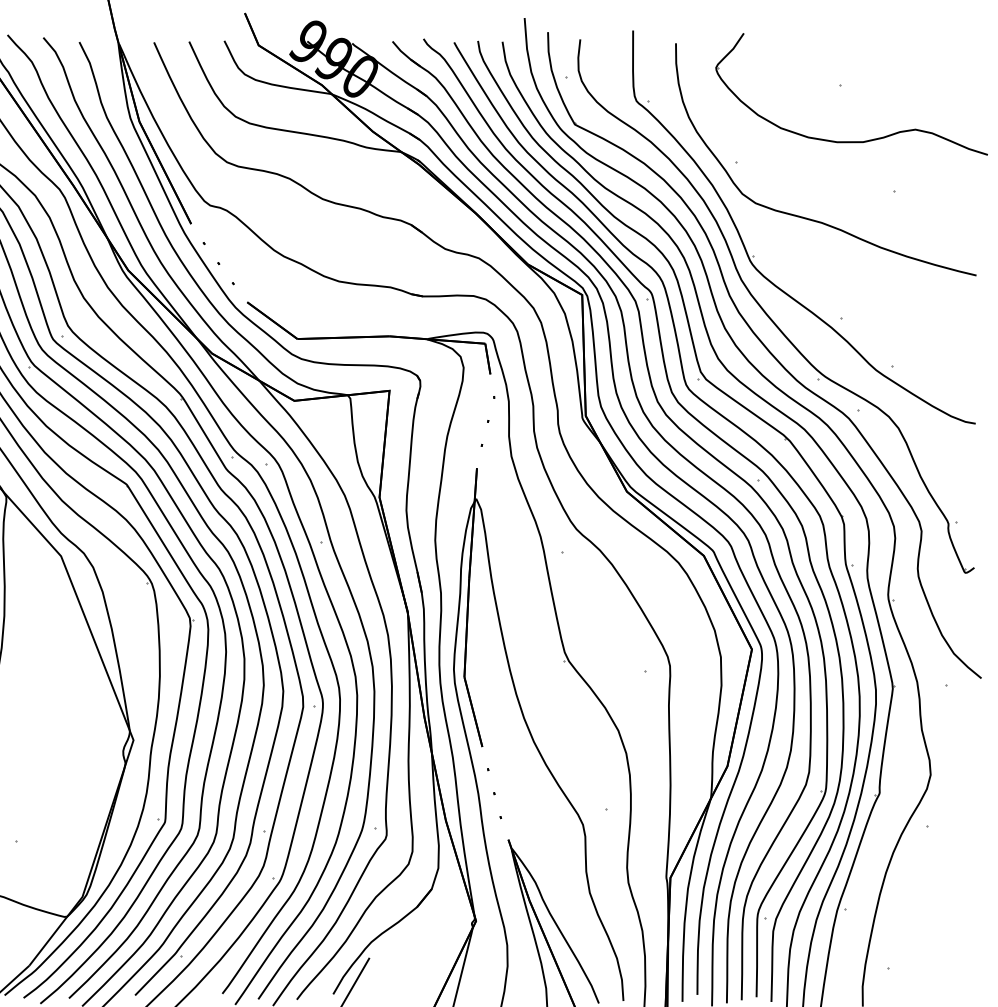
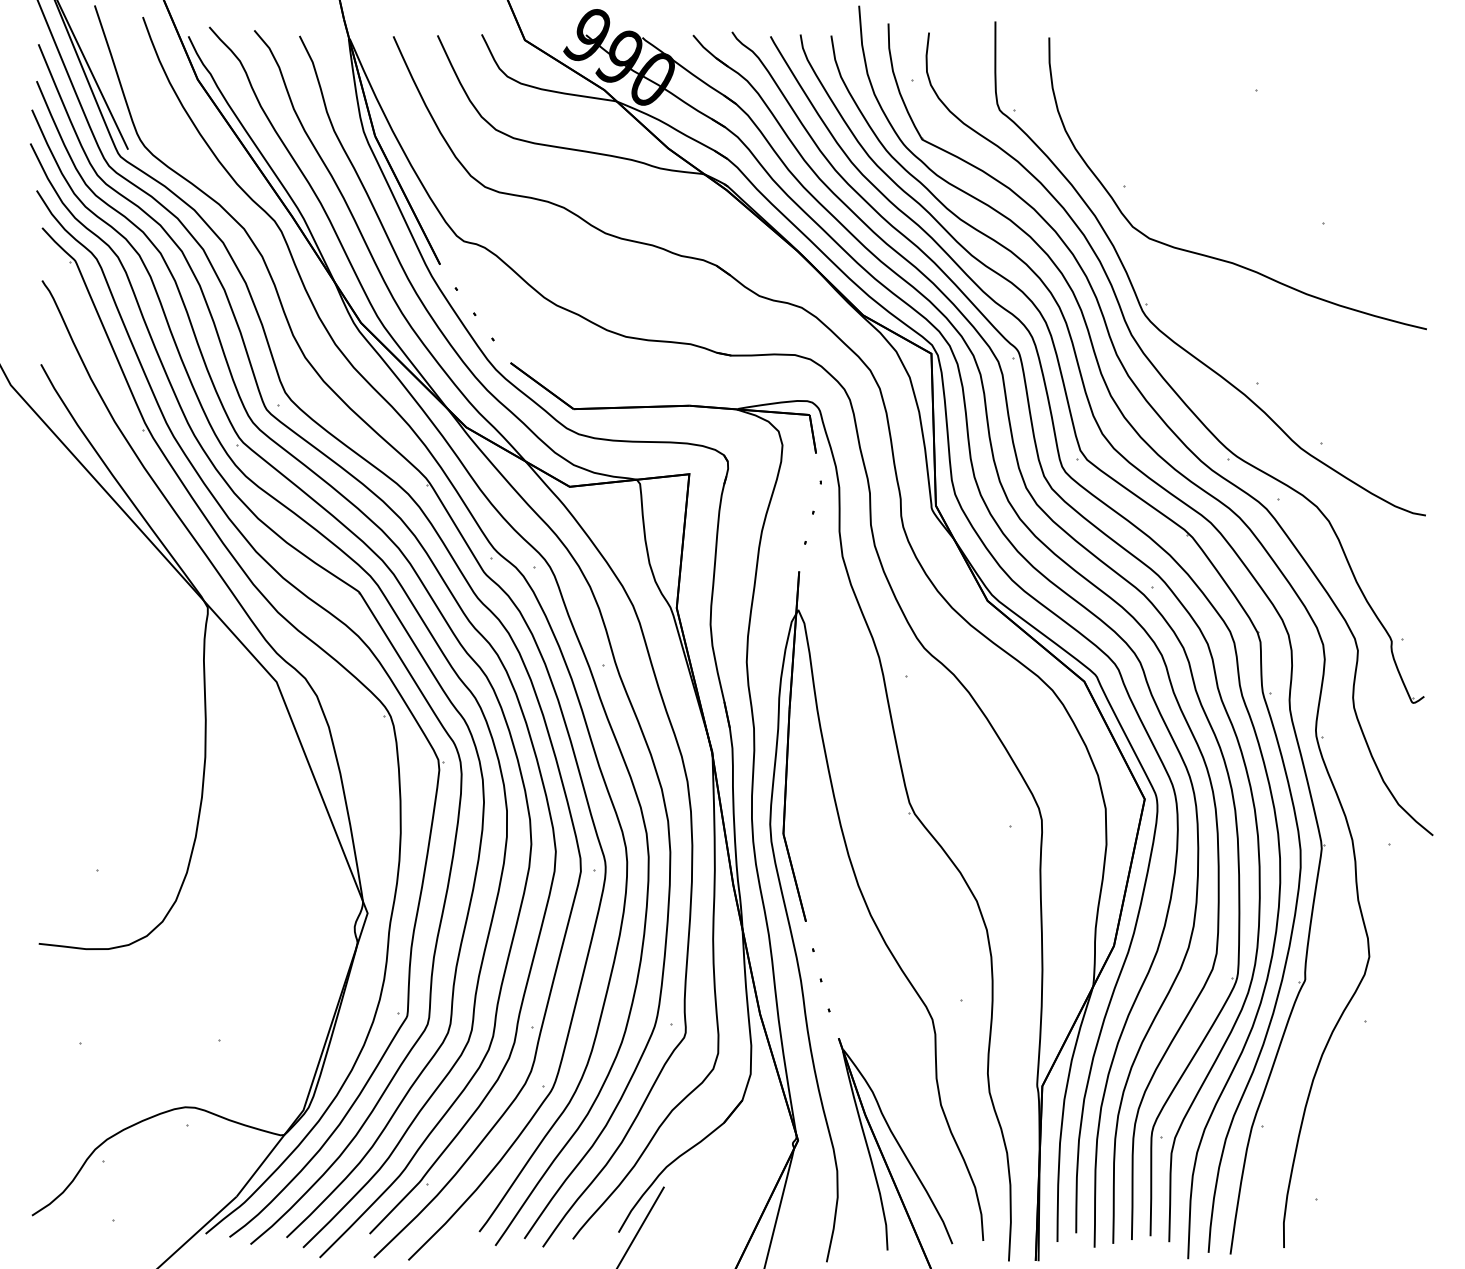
part: (852, 141) -> (1270, 160), removed

